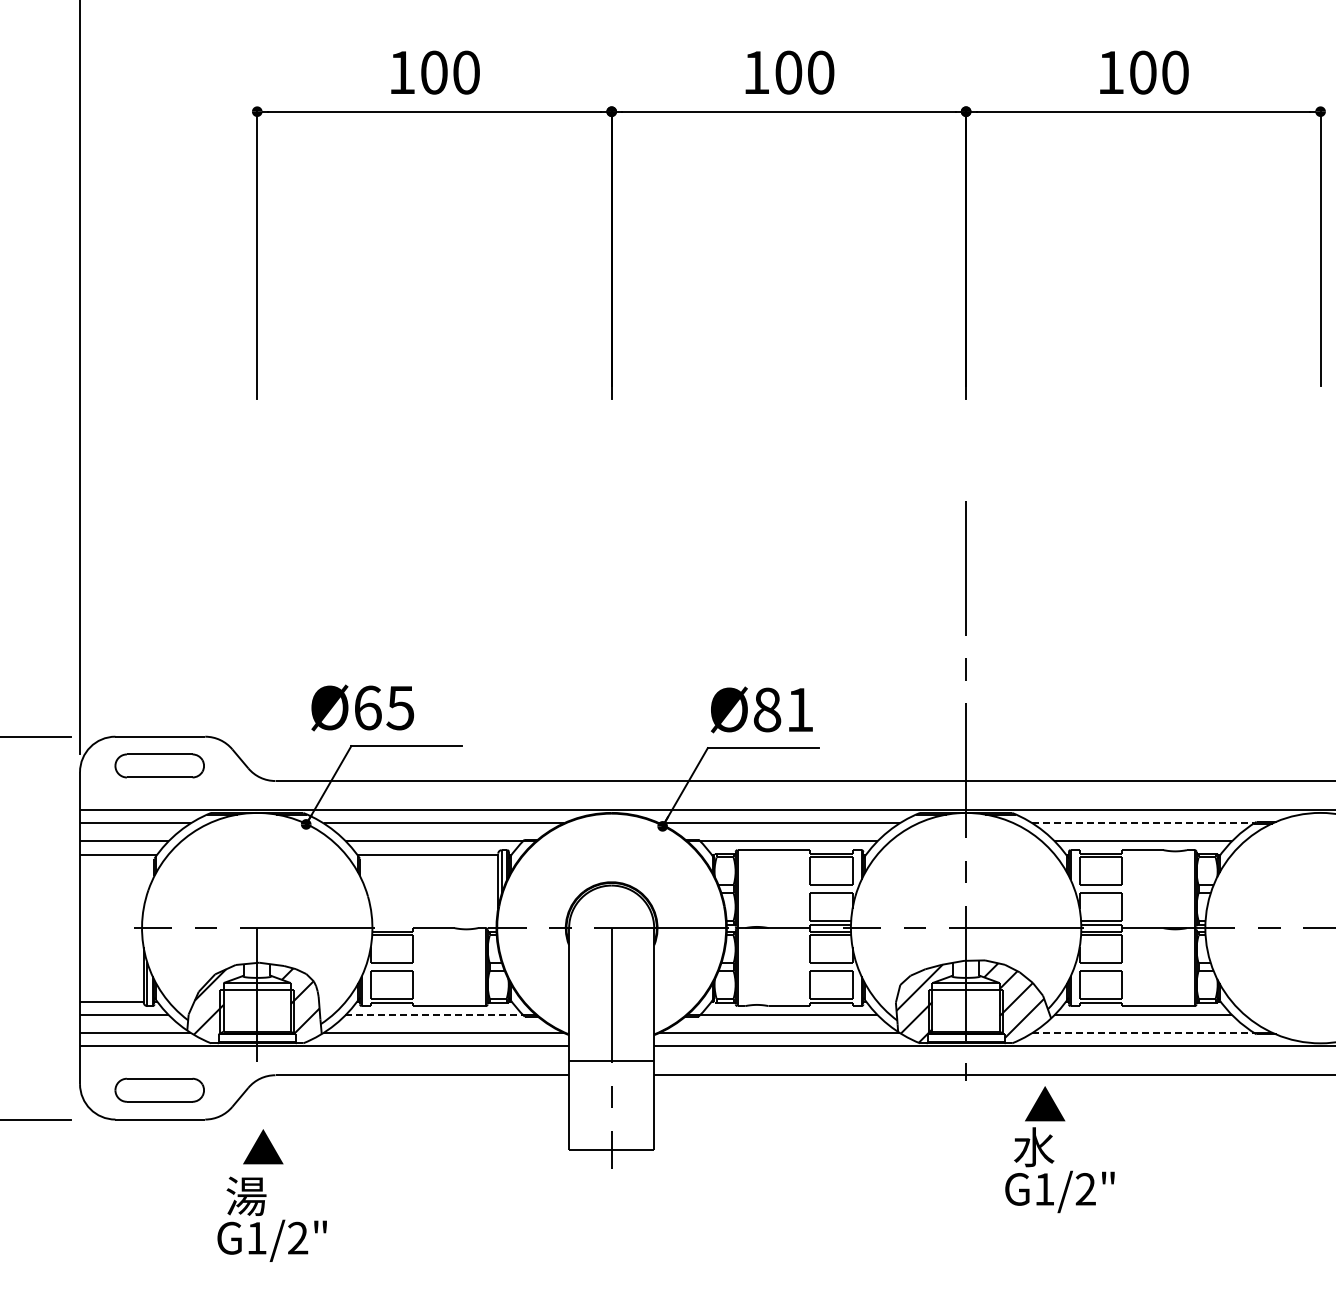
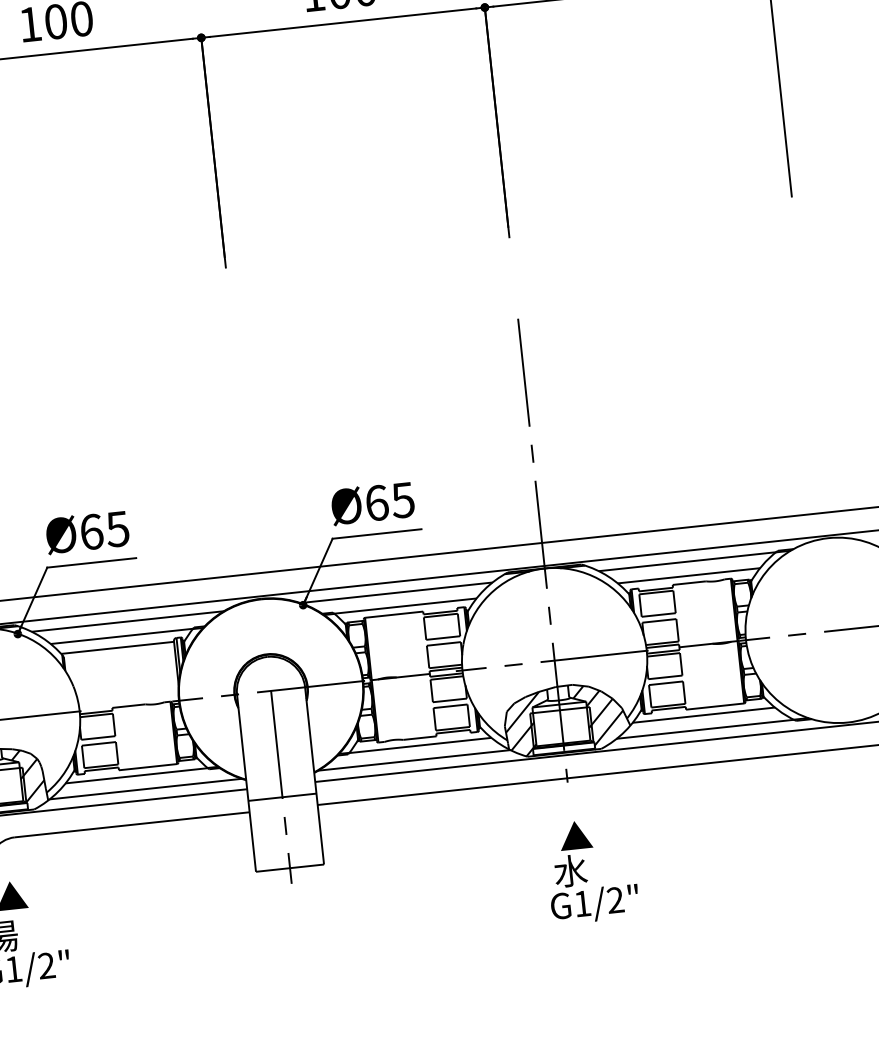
text: (362, 707) -> (87, 532), moved
text: (783, 709) -> (389, 501), Ø81 -> Ø65
line: (1143, 823) -> (687, 561), dashed -> solid
line: (434, 1015) -> (136, 775), dashed -> solid
line: (1143, 1032) -> (705, 728), dashed -> solid
text: (1059, 1149) -> (591, 870), moved

